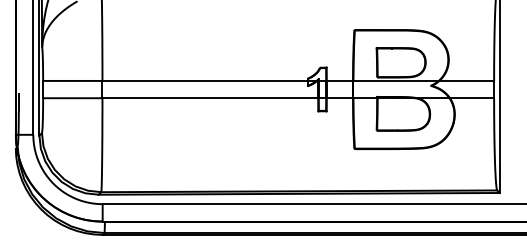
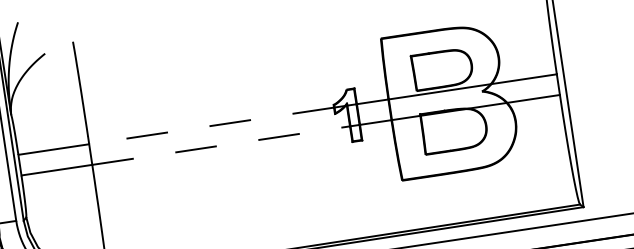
line: (204, 80) -> (210, 125), solid -> dashed
line: (210, 98) -> (221, 145), solid -> dashed

